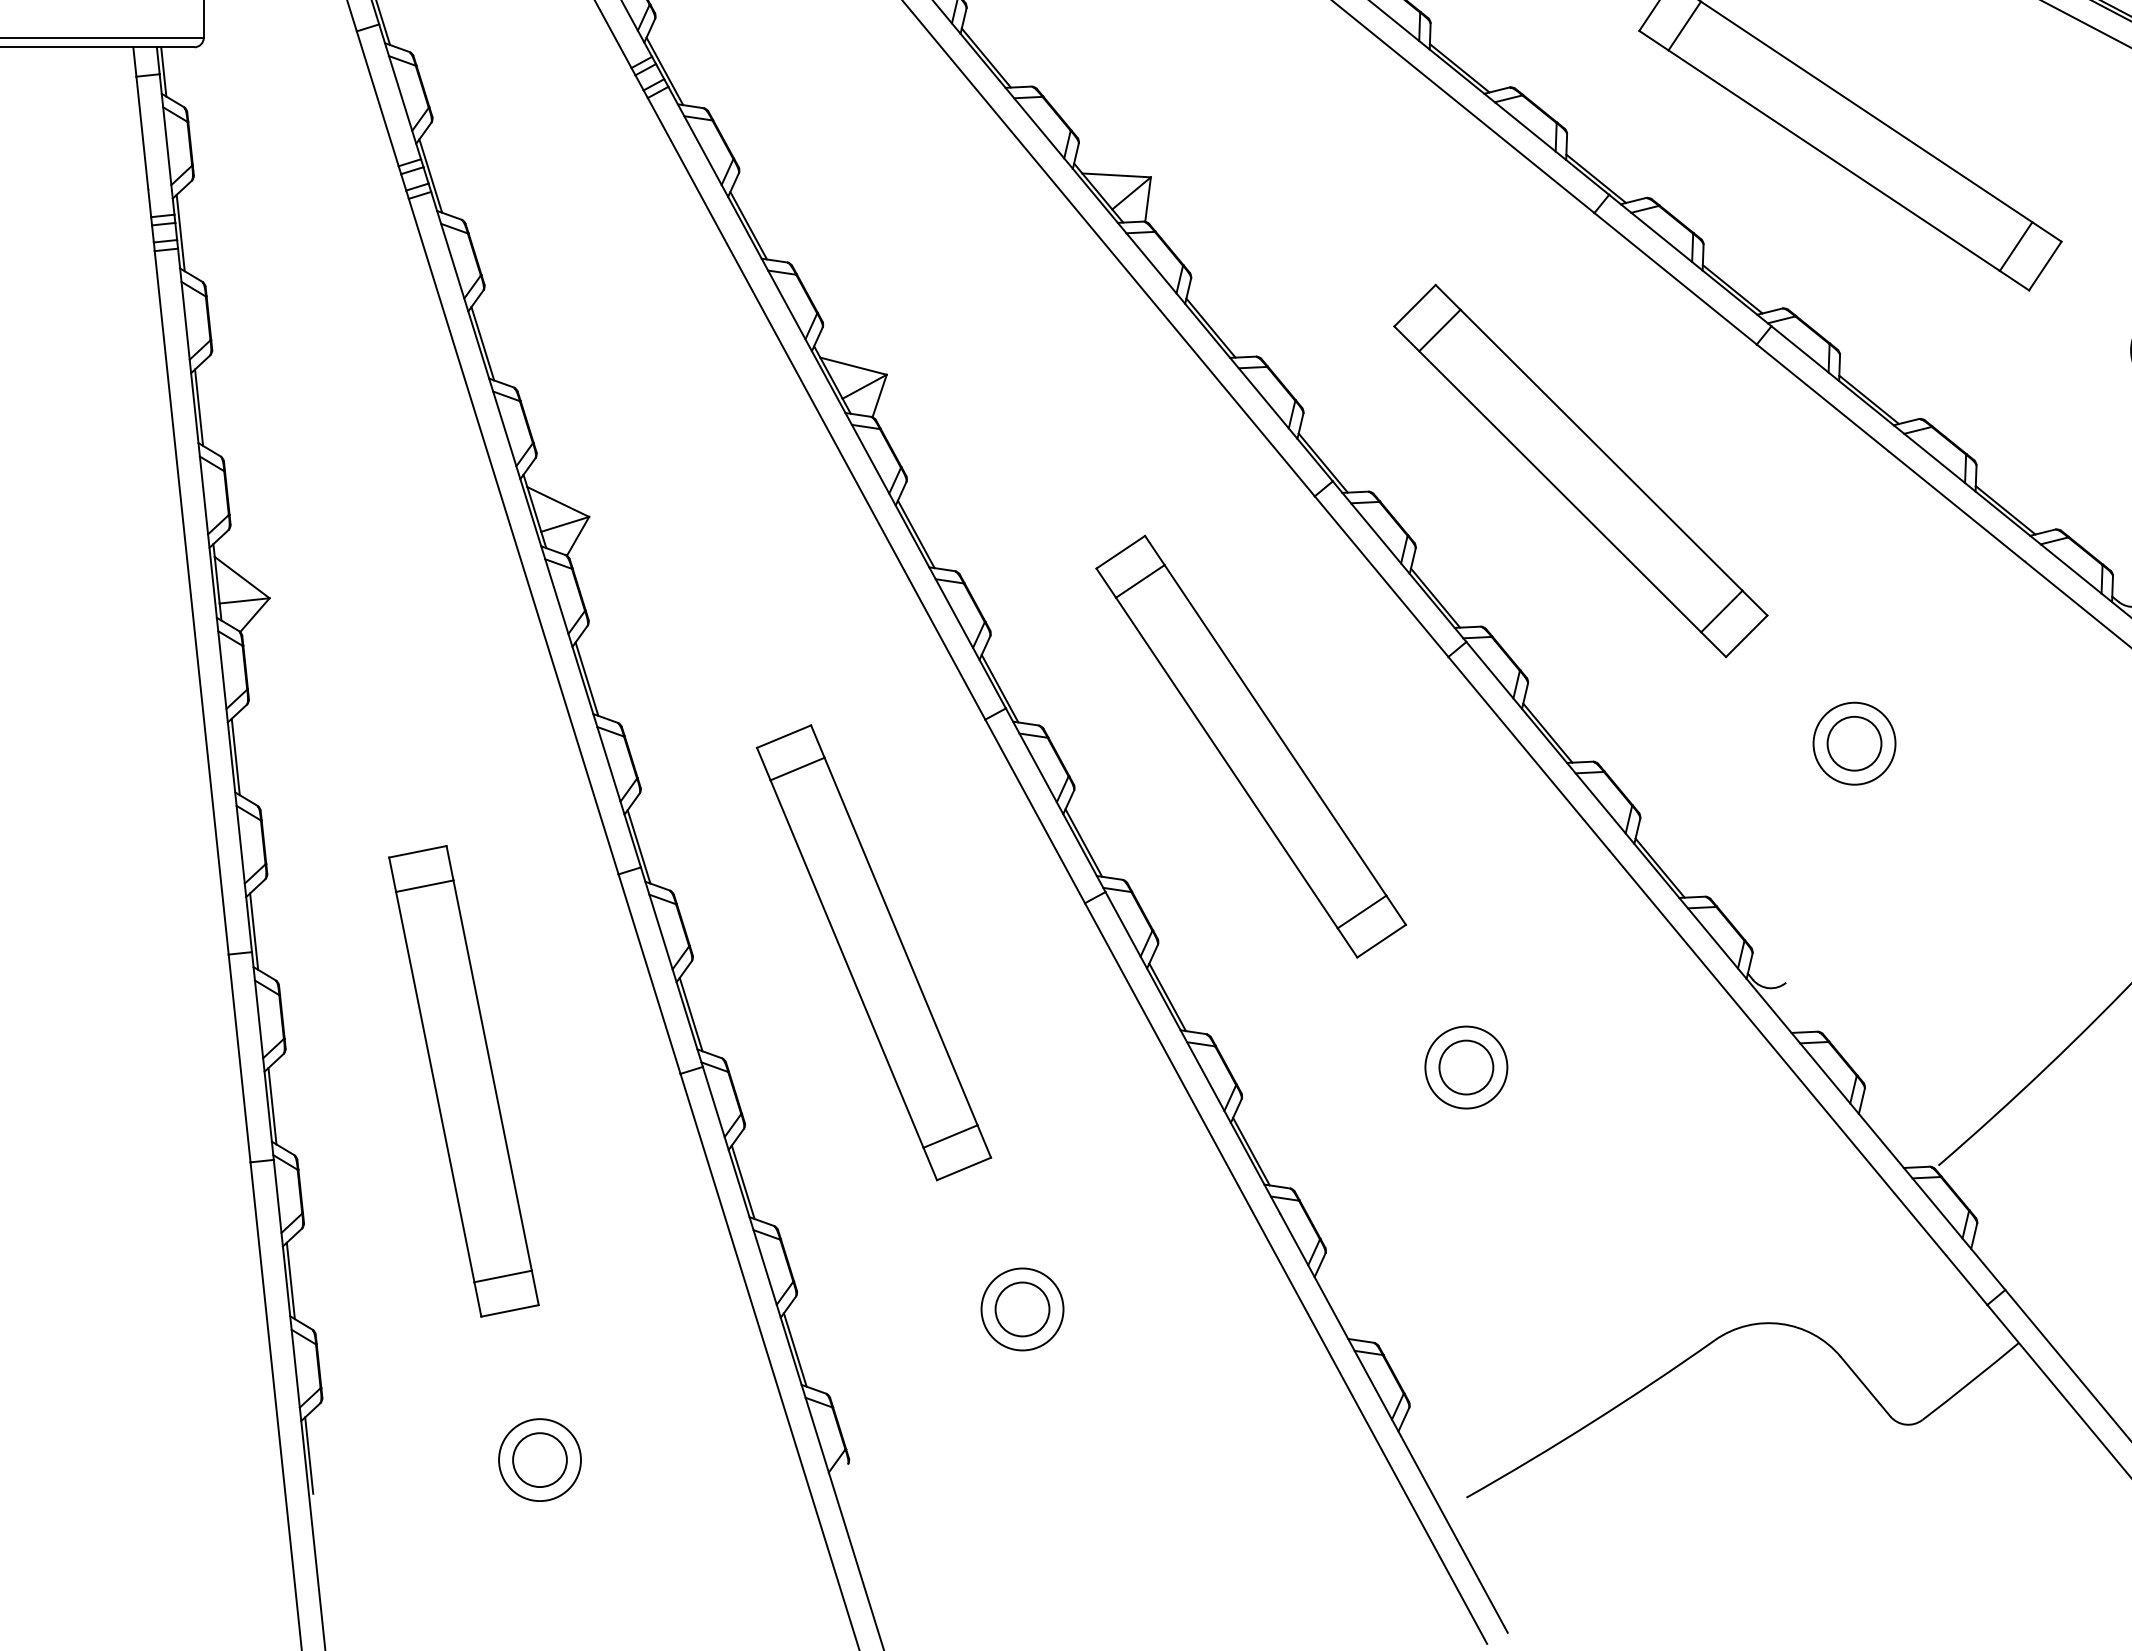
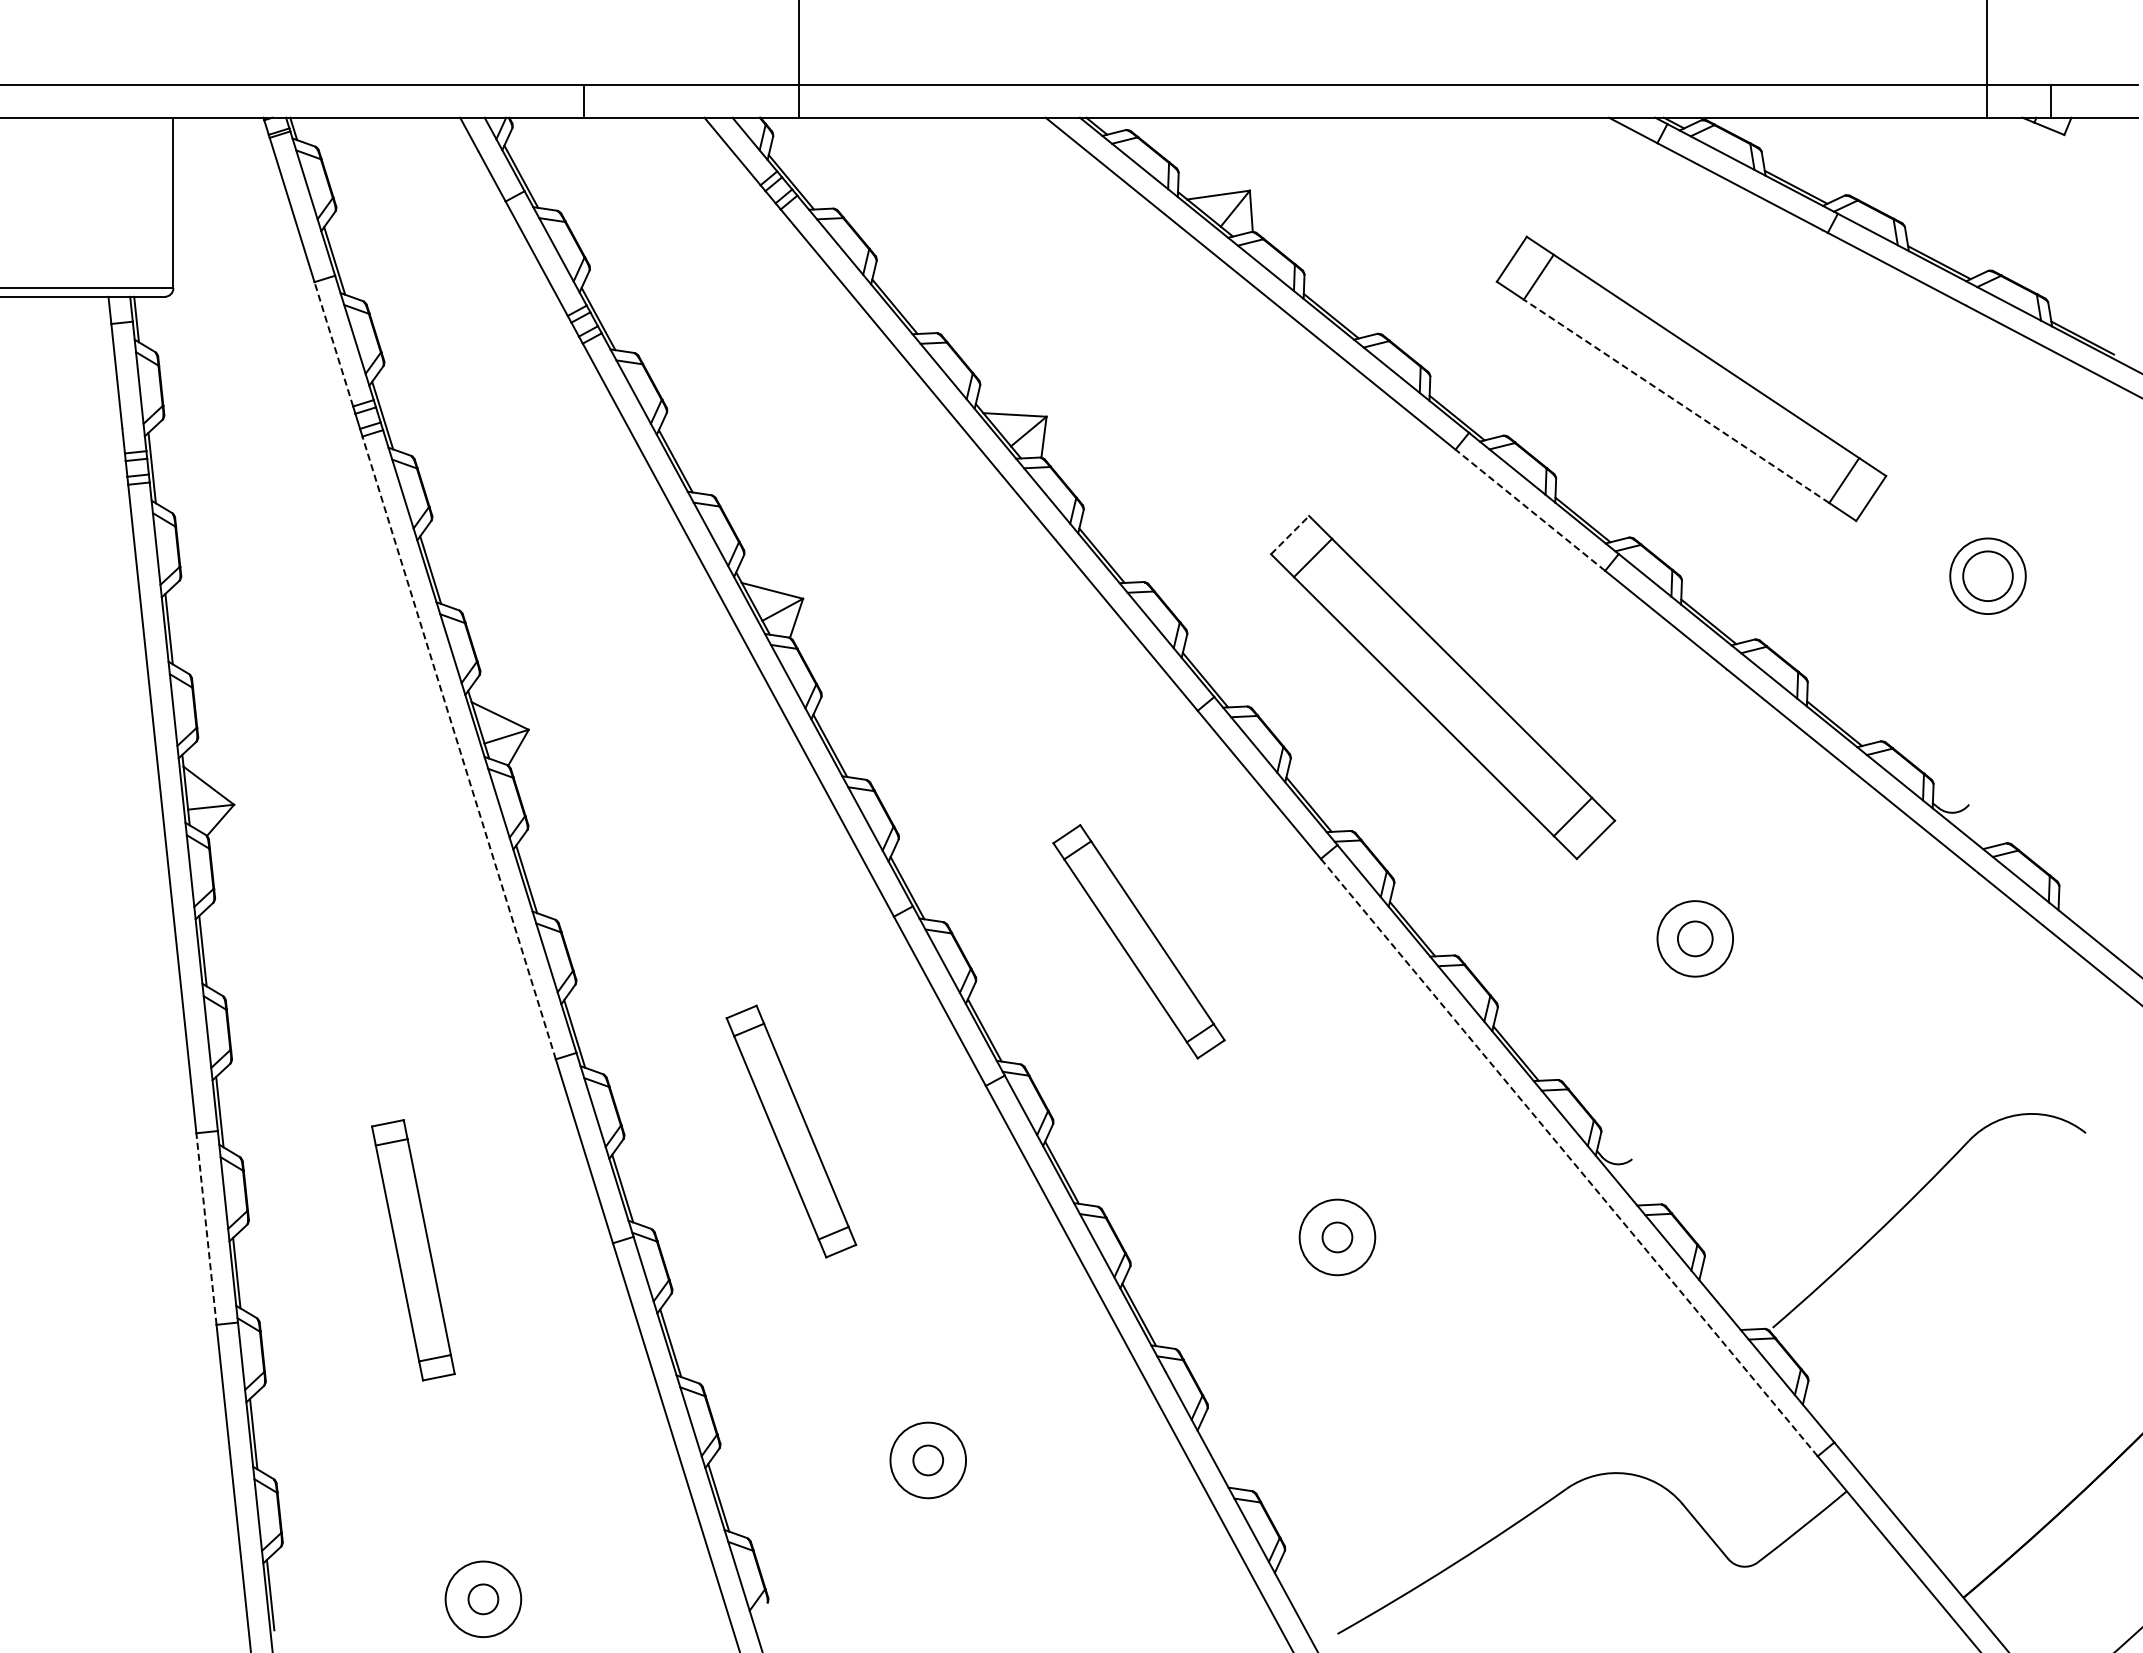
line: (377, 97) -> (333, 343), solid -> dashed
line: (1834, 160) -> (1676, 401), solid -> dashed
line: (1674, 277) -> (1529, 509), solid -> dashed
line: (1415, 306) -> (1290, 535), solid -> dashed
line: (514, 536) -> (459, 747), solid -> dashed
circle: (1854, 743) -> (1695, 938), size x0.7
part: (1250, 746) -> (1138, 941), size x0.6
part: (874, 952) -> (791, 1131), size x0.6
line: (1718, 980) -> (1569, 1157), solid -> dashed
line: (239, 1057) -> (206, 1228), solid -> dashed
circle: (1466, 1067) -> (1337, 1237), size x0.6
part: (464, 1081) -> (413, 1250), size x0.6
circle: (1022, 1309) -> (928, 1460), size x0.6
circle: (540, 1460) -> (483, 1599), size x0.6

